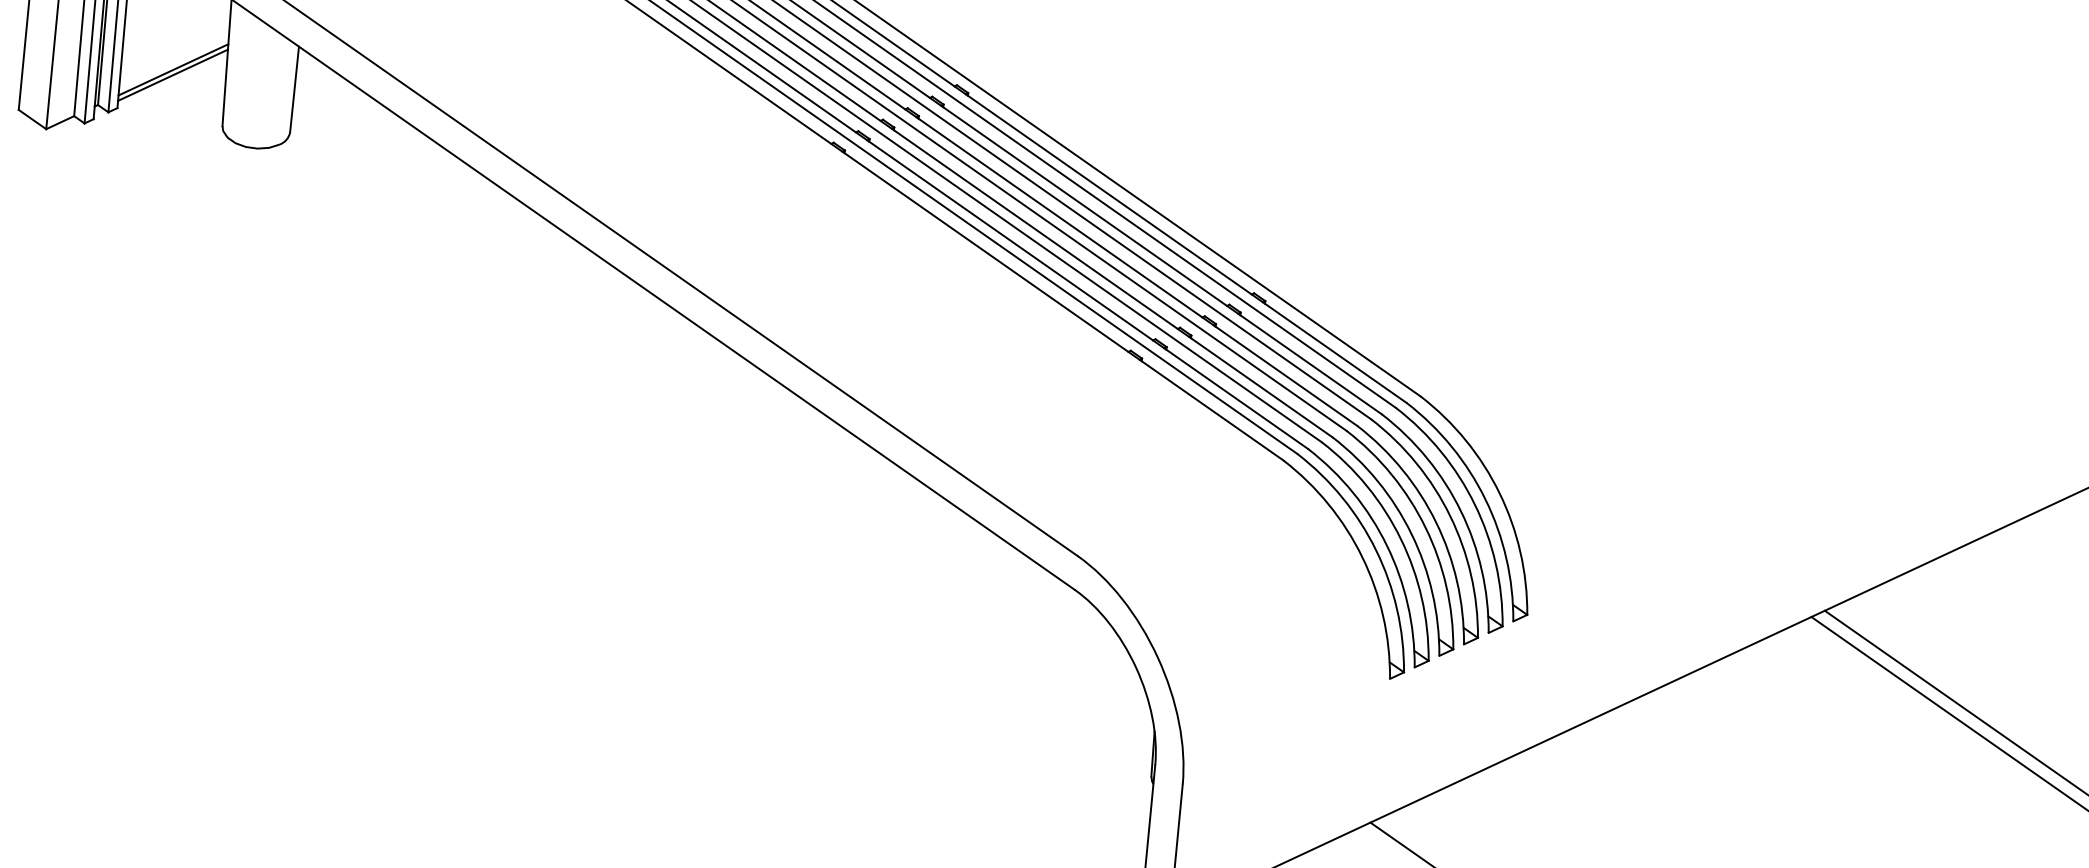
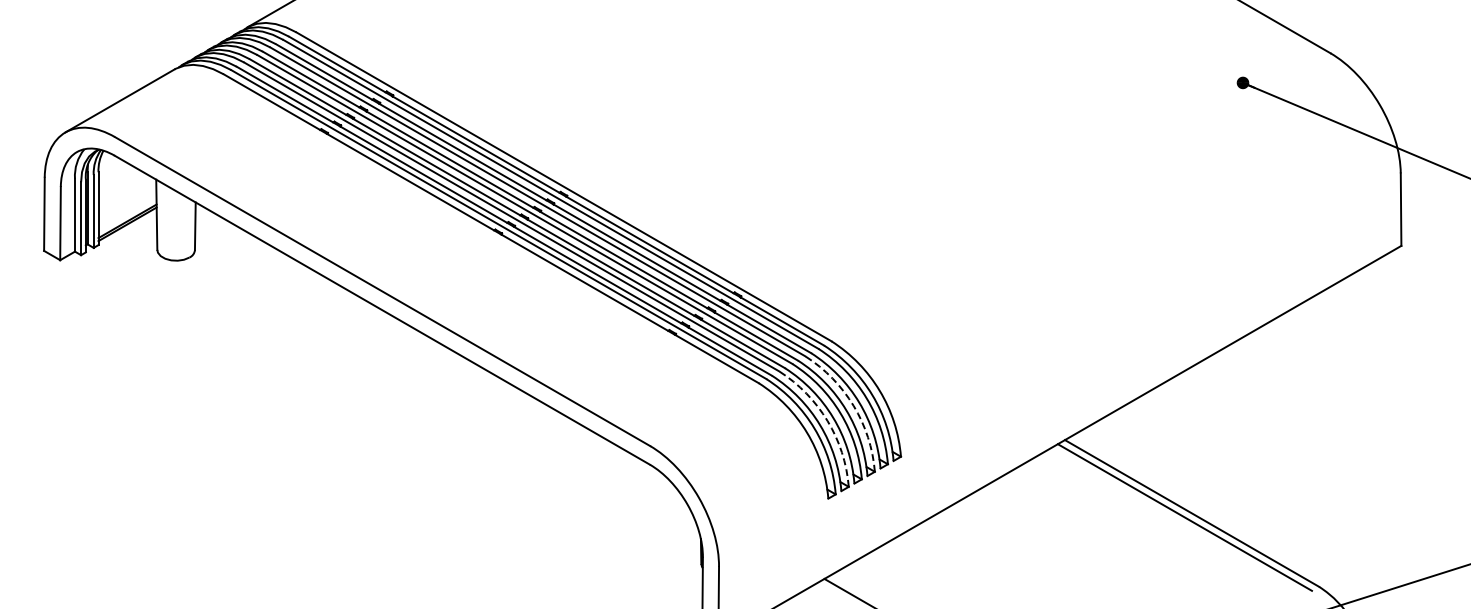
arc: (1449, 515) -> (853, 405), solid -> dashed
arc: (1400, 539) -> (827, 421), solid -> dashed

